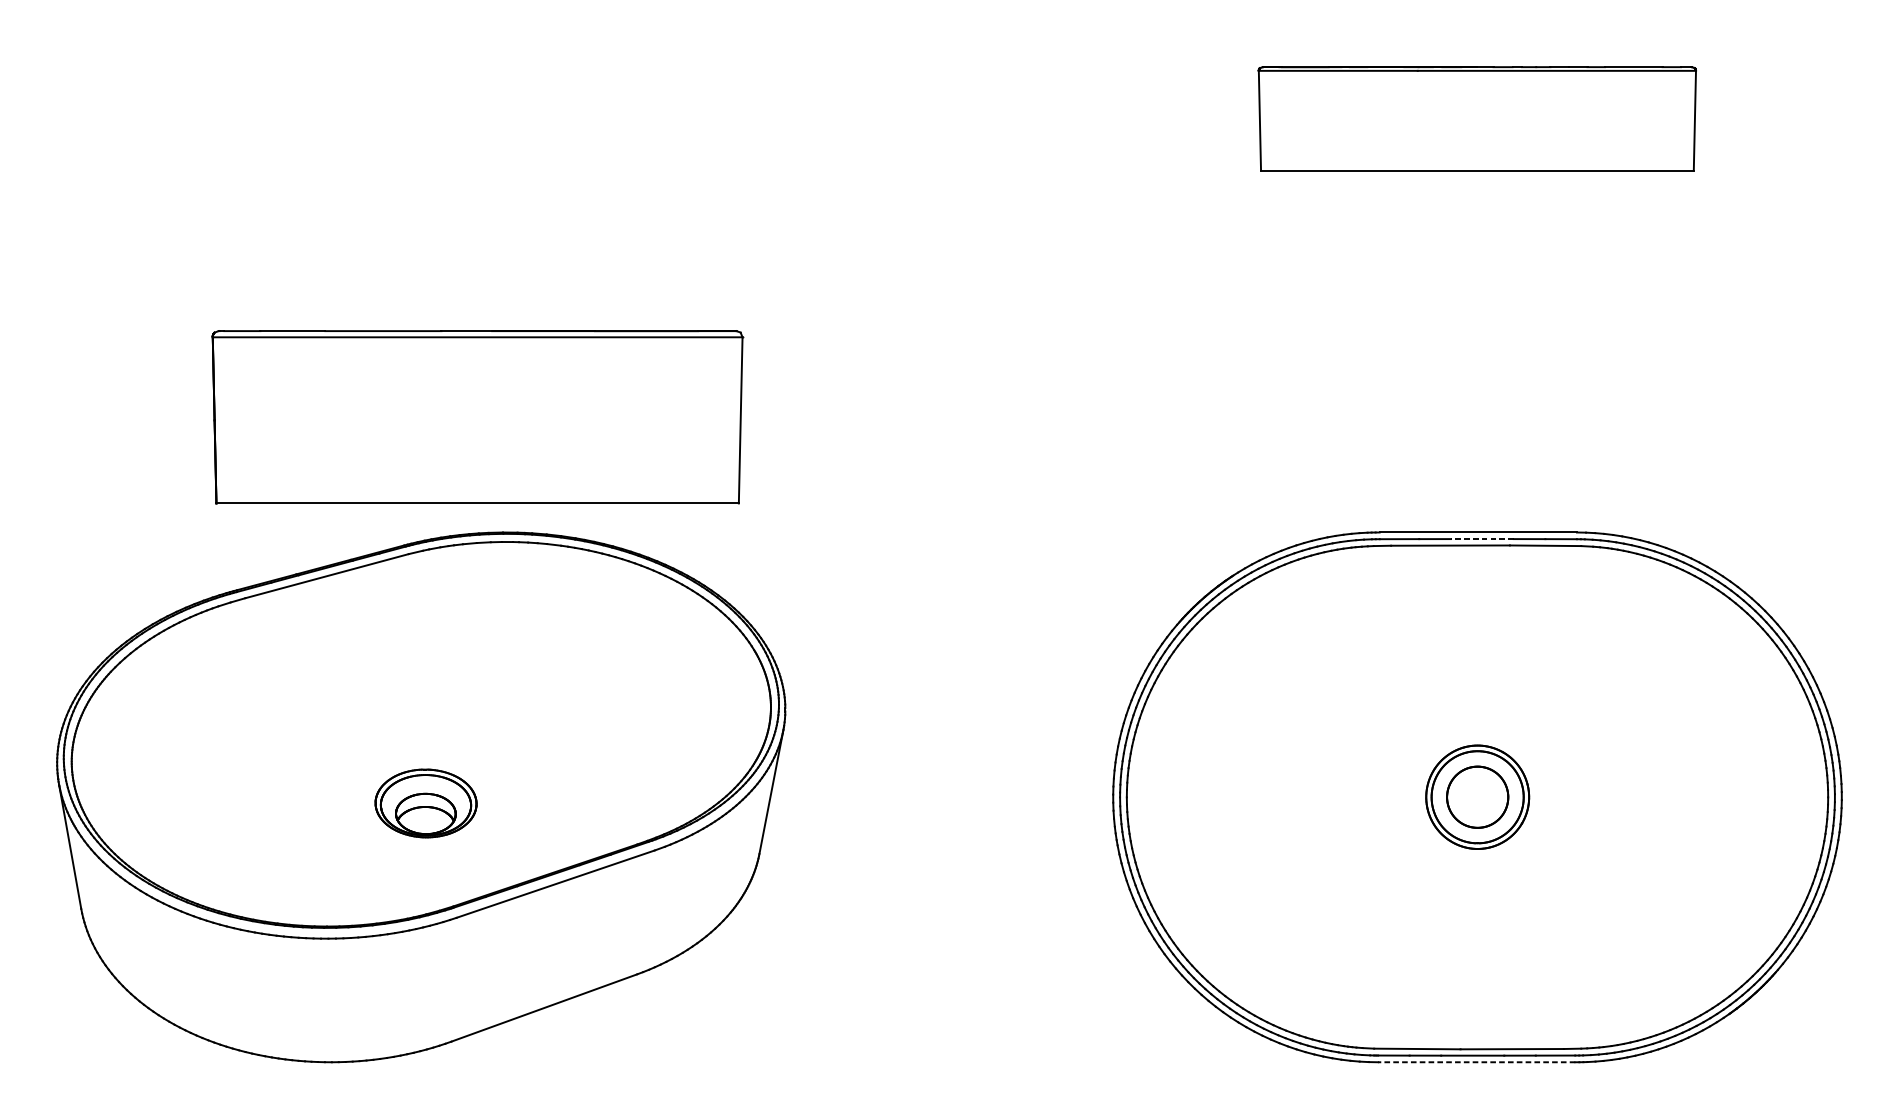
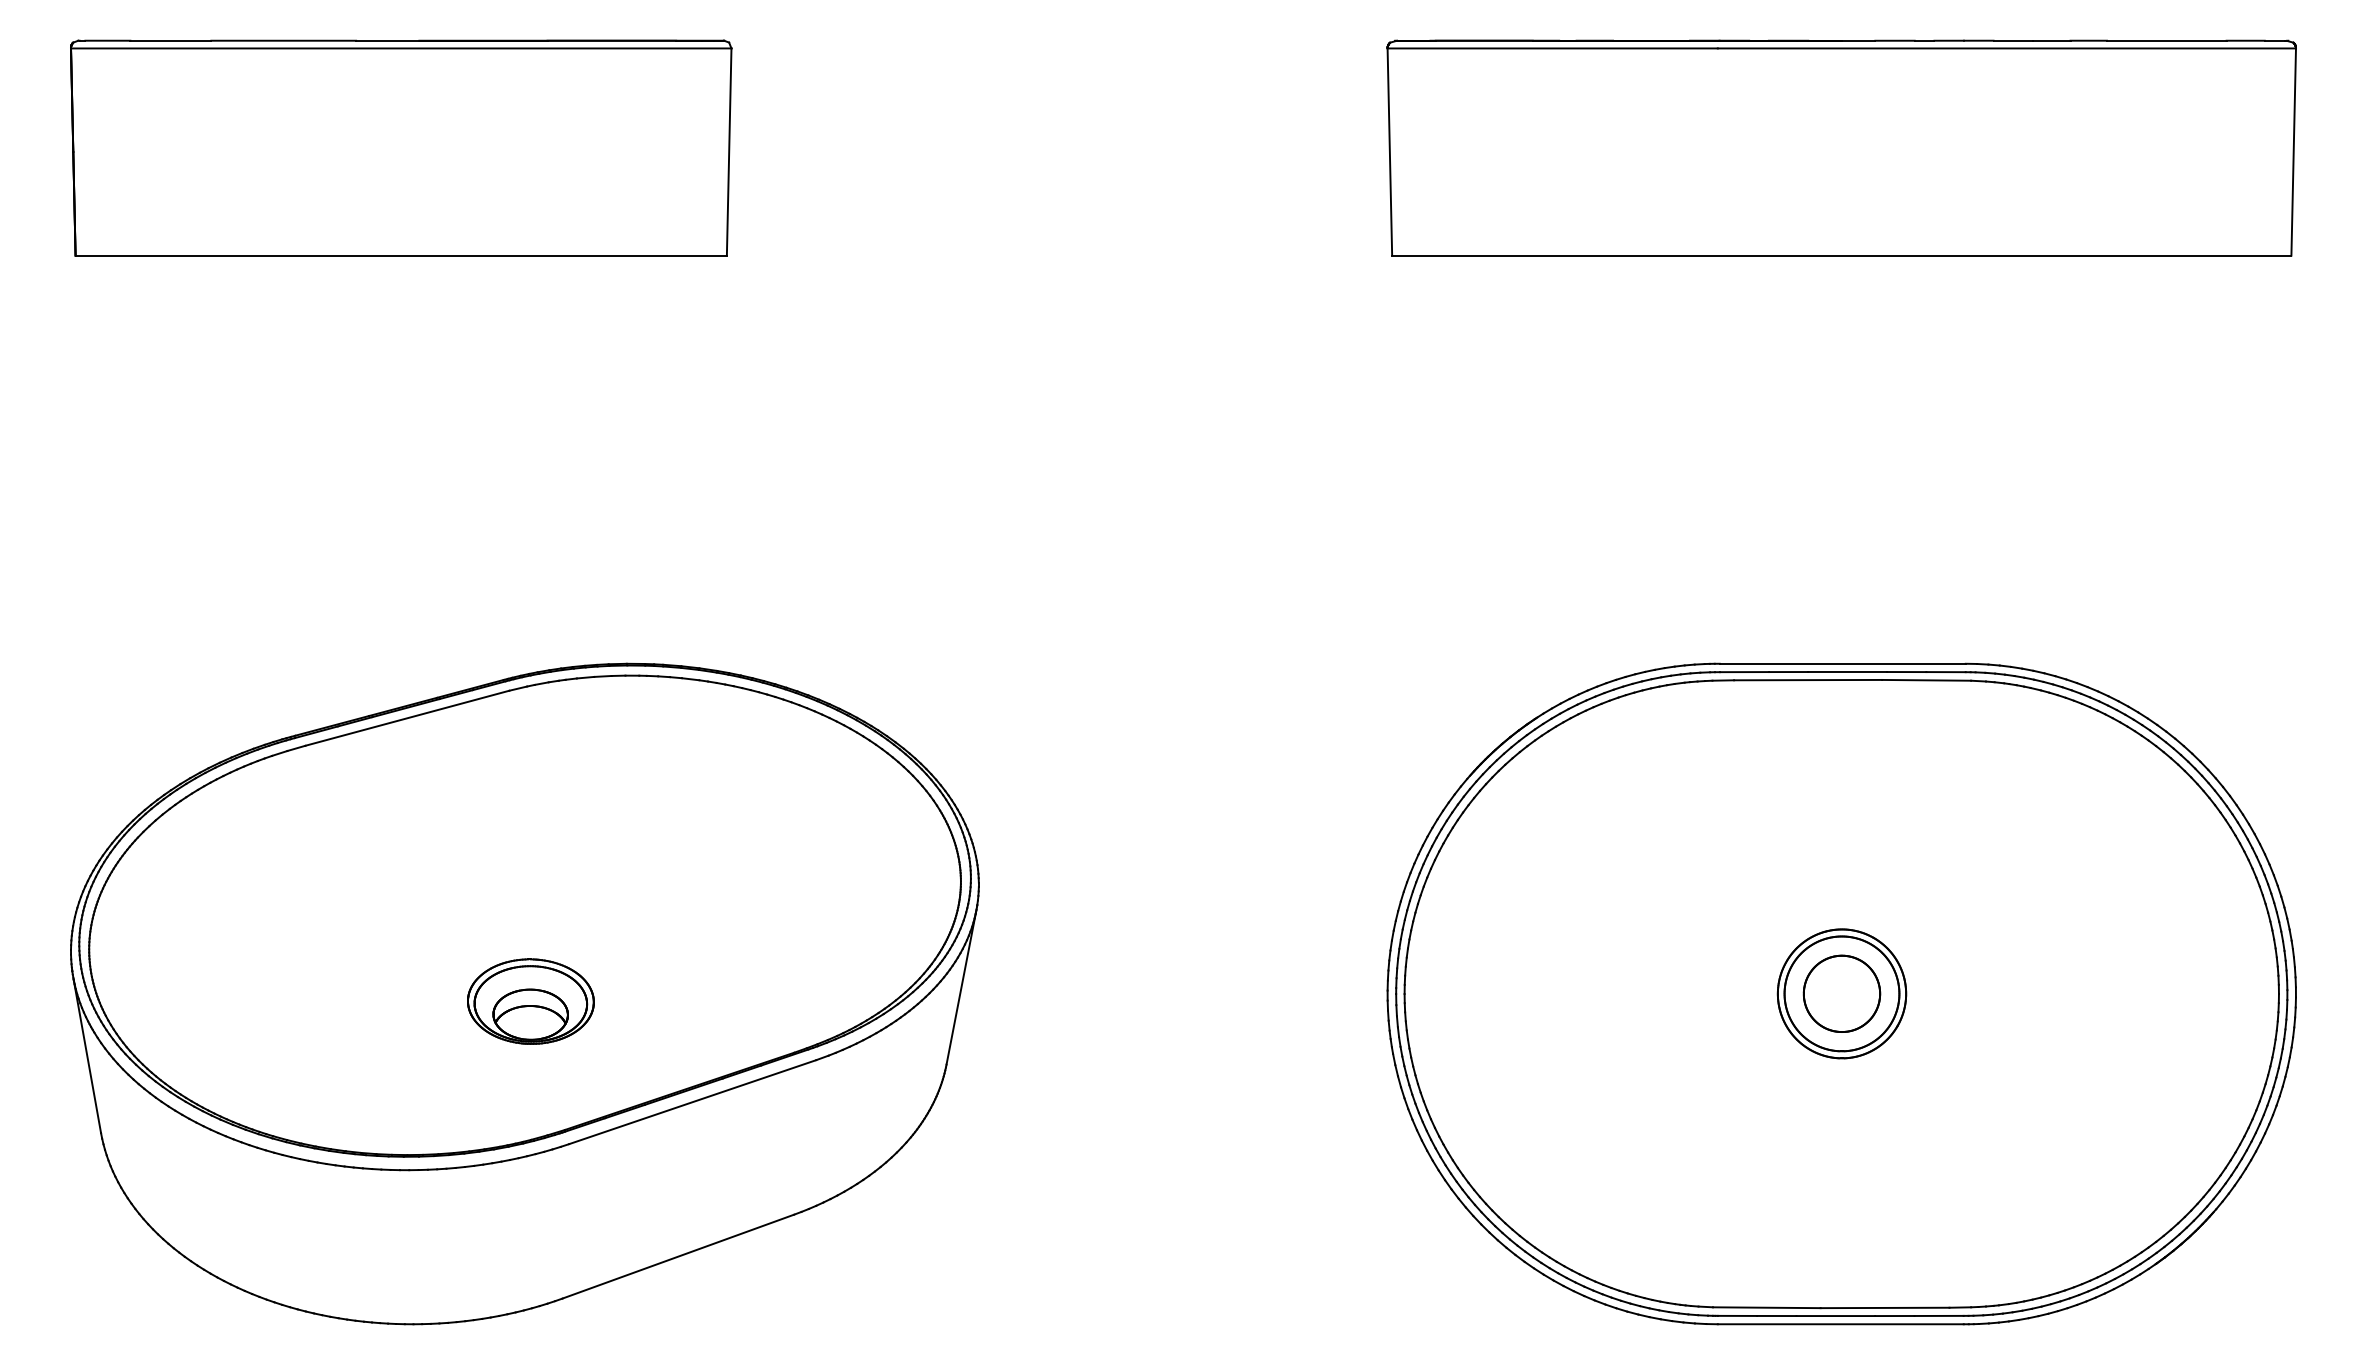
part: (1477, 118) -> (1841, 147), size x1.67
part: (477, 416) -> (401, 147), moved
line: (1482, 539) -> (1847, 672), dashed -> solid
line: (1476, 1062) -> (1840, 1324), dashed -> solid

